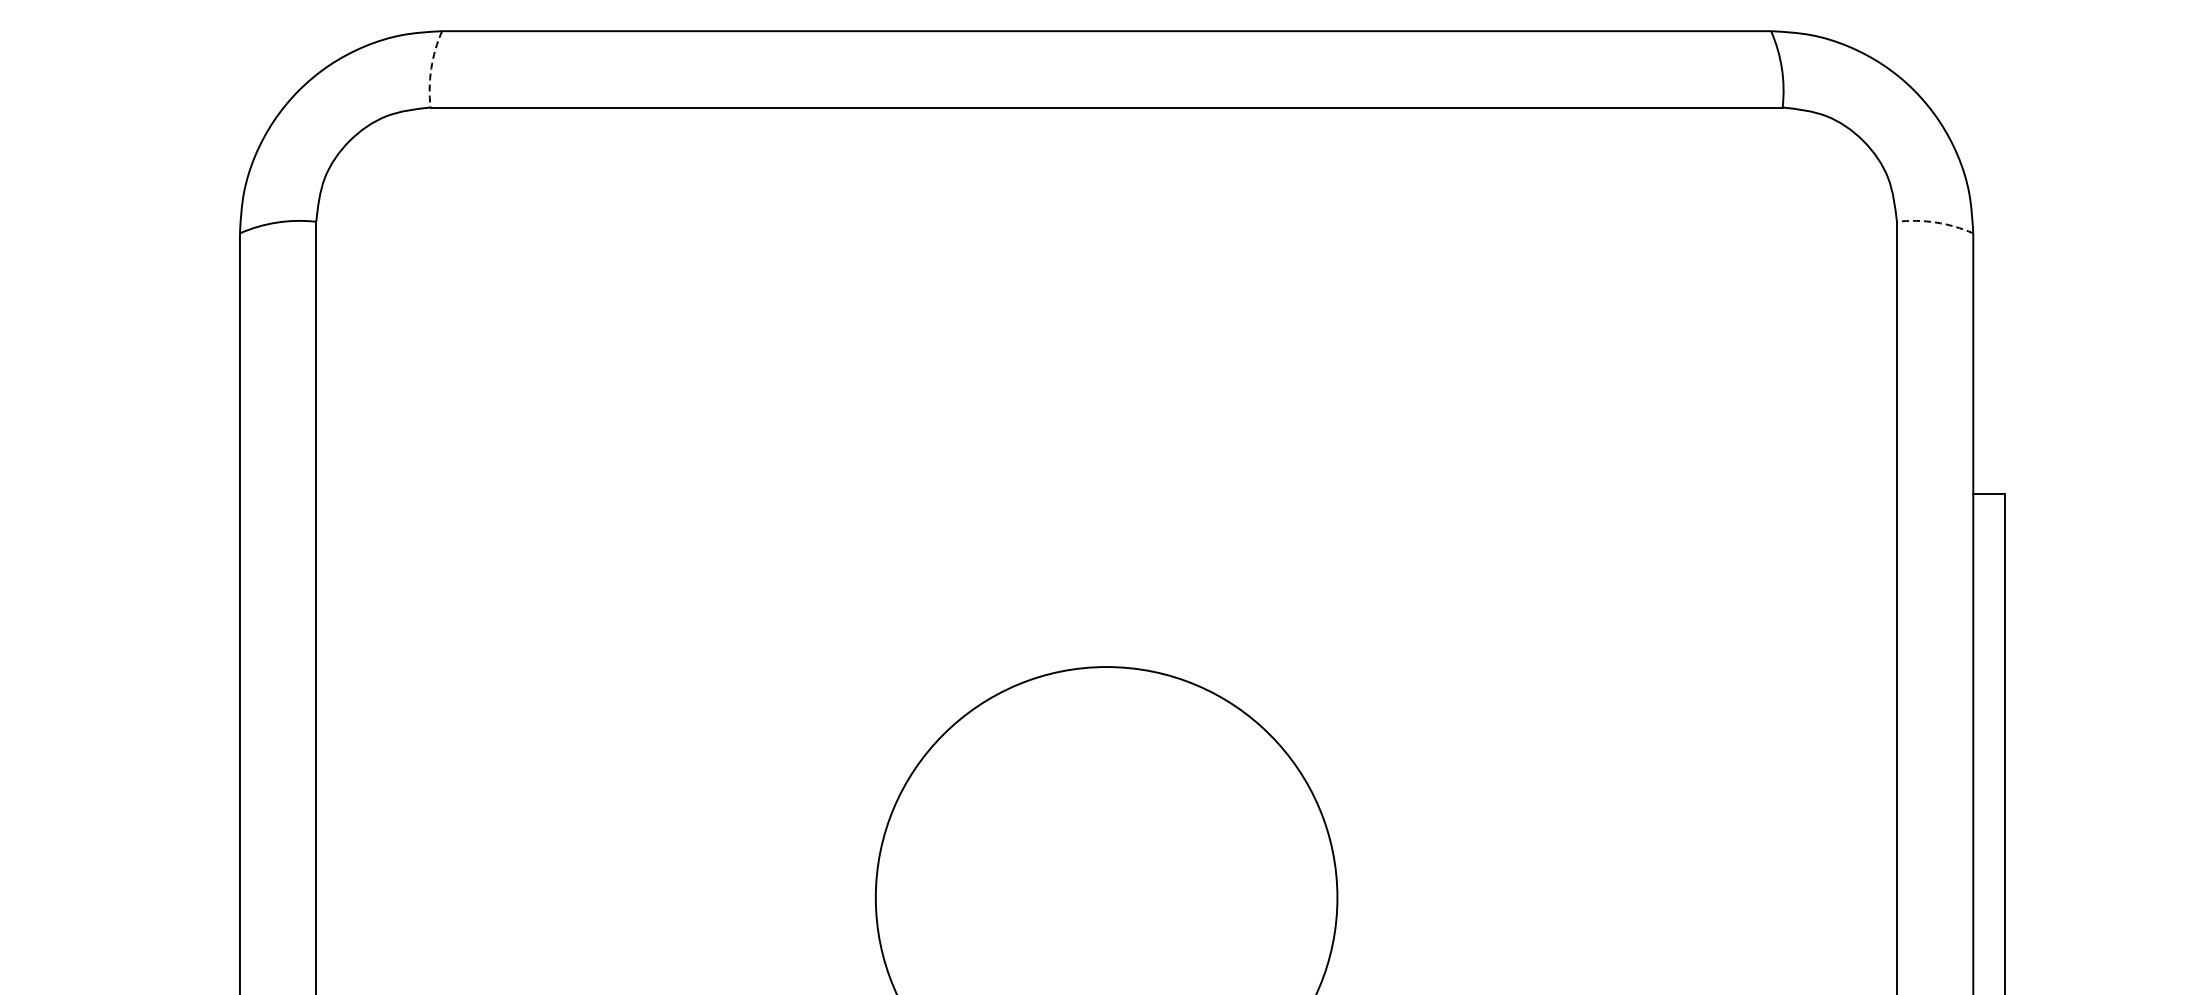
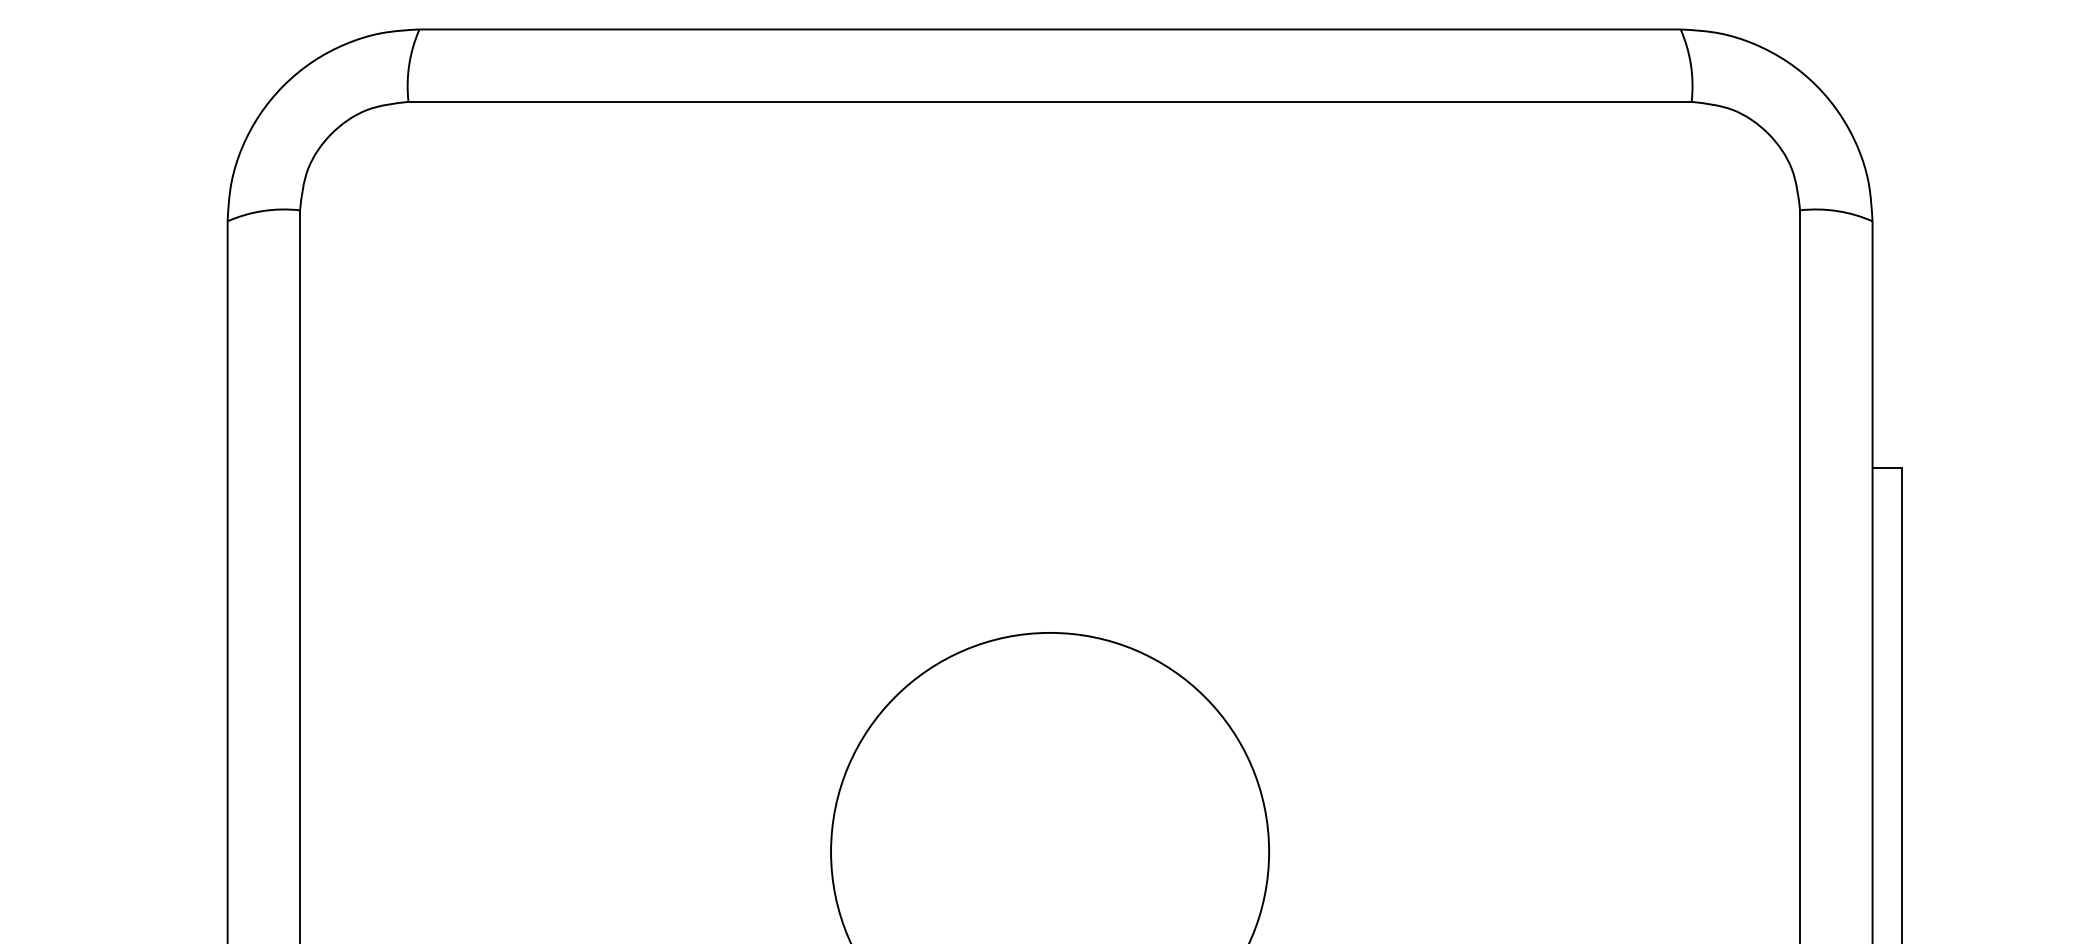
arc: (431, 68) -> (409, 64), dashed -> solid
arc: (1935, 222) -> (1836, 211), dashed -> solid

